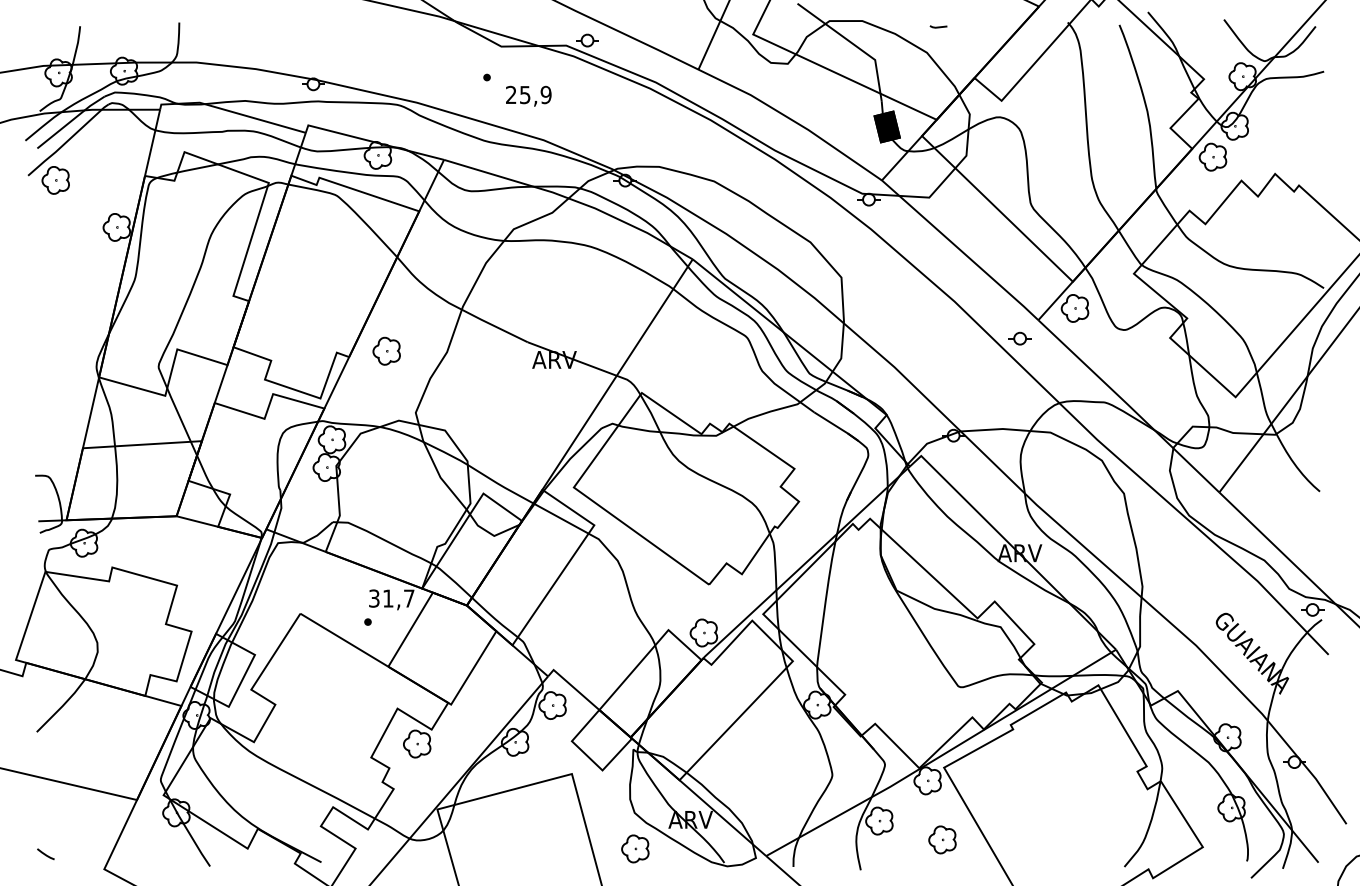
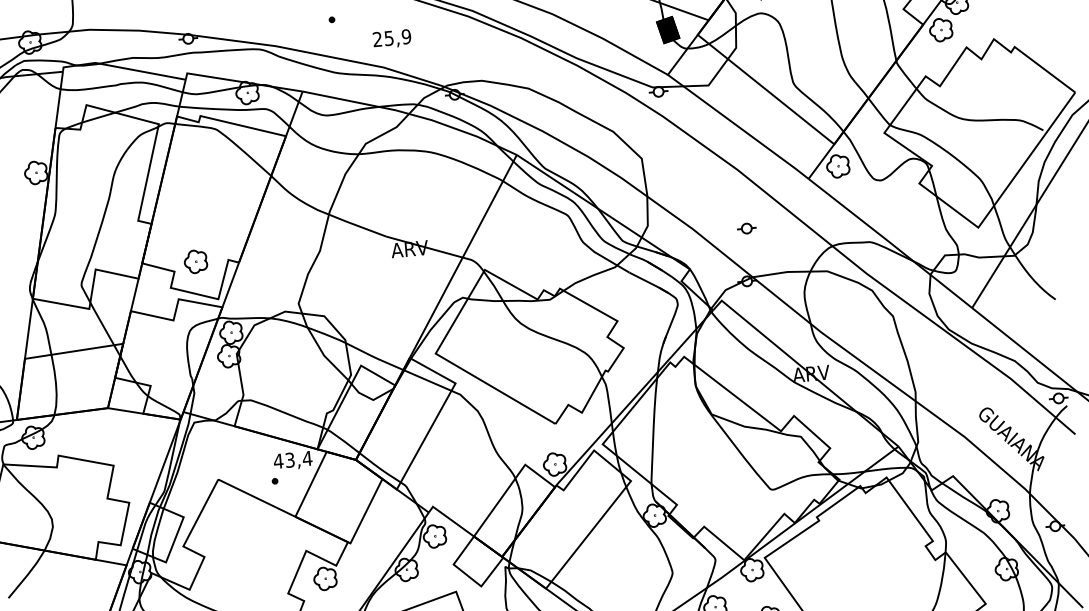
text: (528, 95) -> (391, 38), moved
part: (1019, 338) -> (746, 228), moved
part: (386, 350) -> (195, 261), moved
text: (391, 598) -> (292, 459), 31,7 -> 43,4

